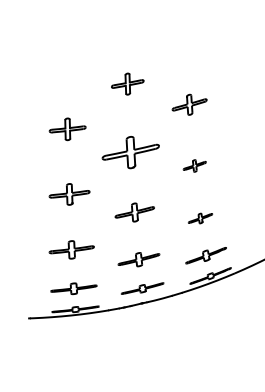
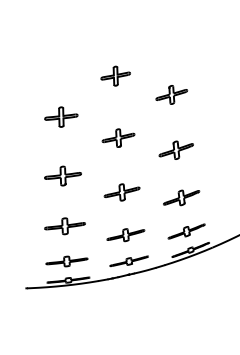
part: (130, 152) -> (118, 138), size x0.62
part: (194, 165) -> (176, 149), size x1.67
part: (200, 218) -> (181, 197), size x1.67

